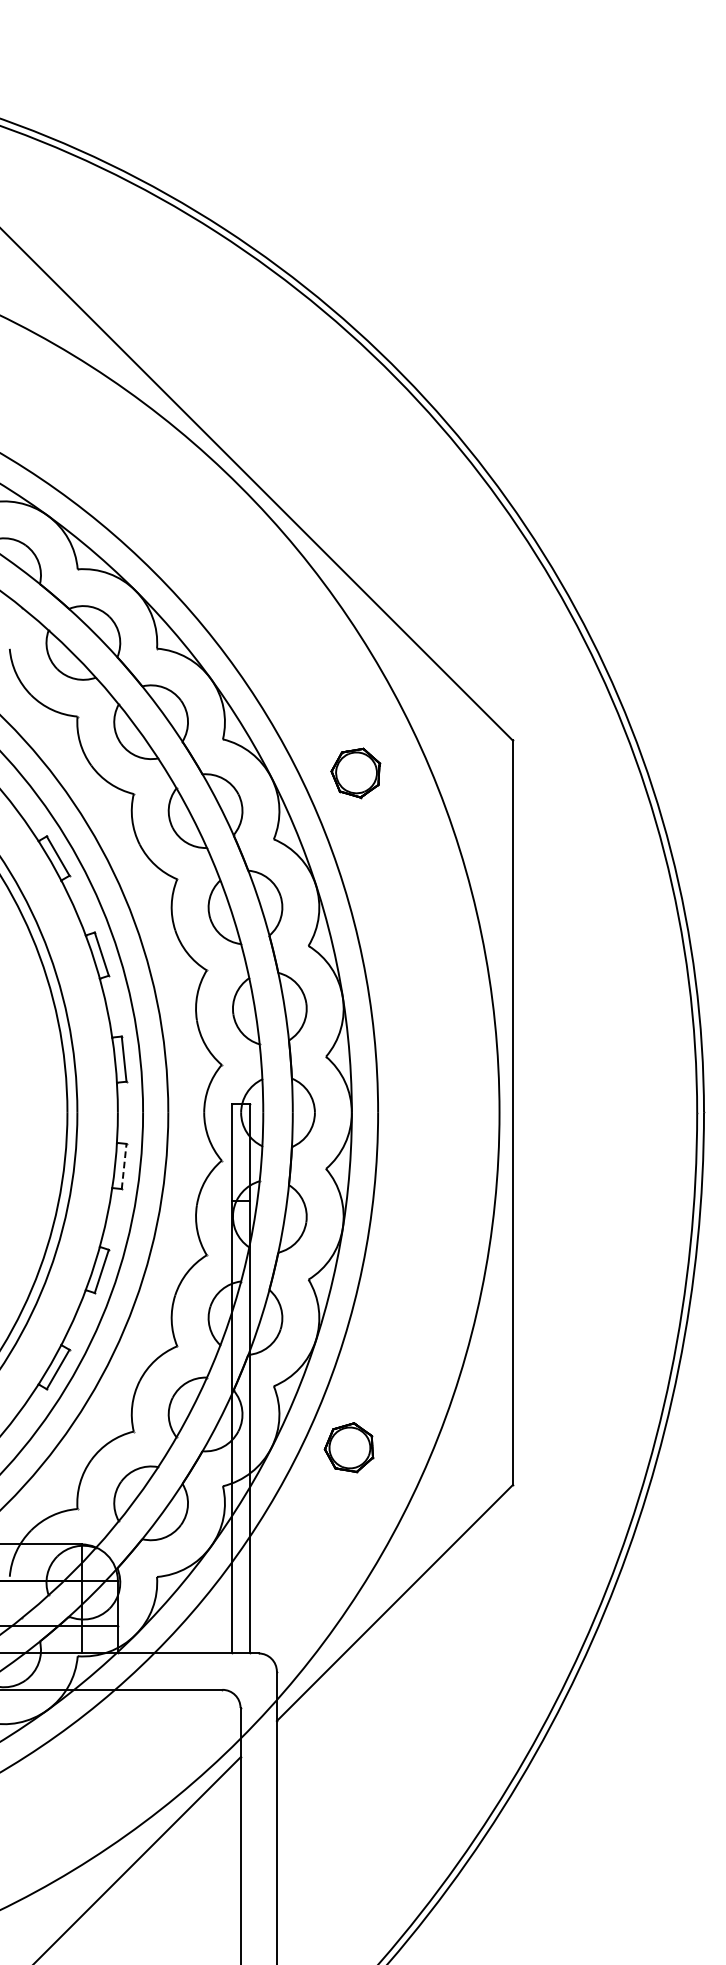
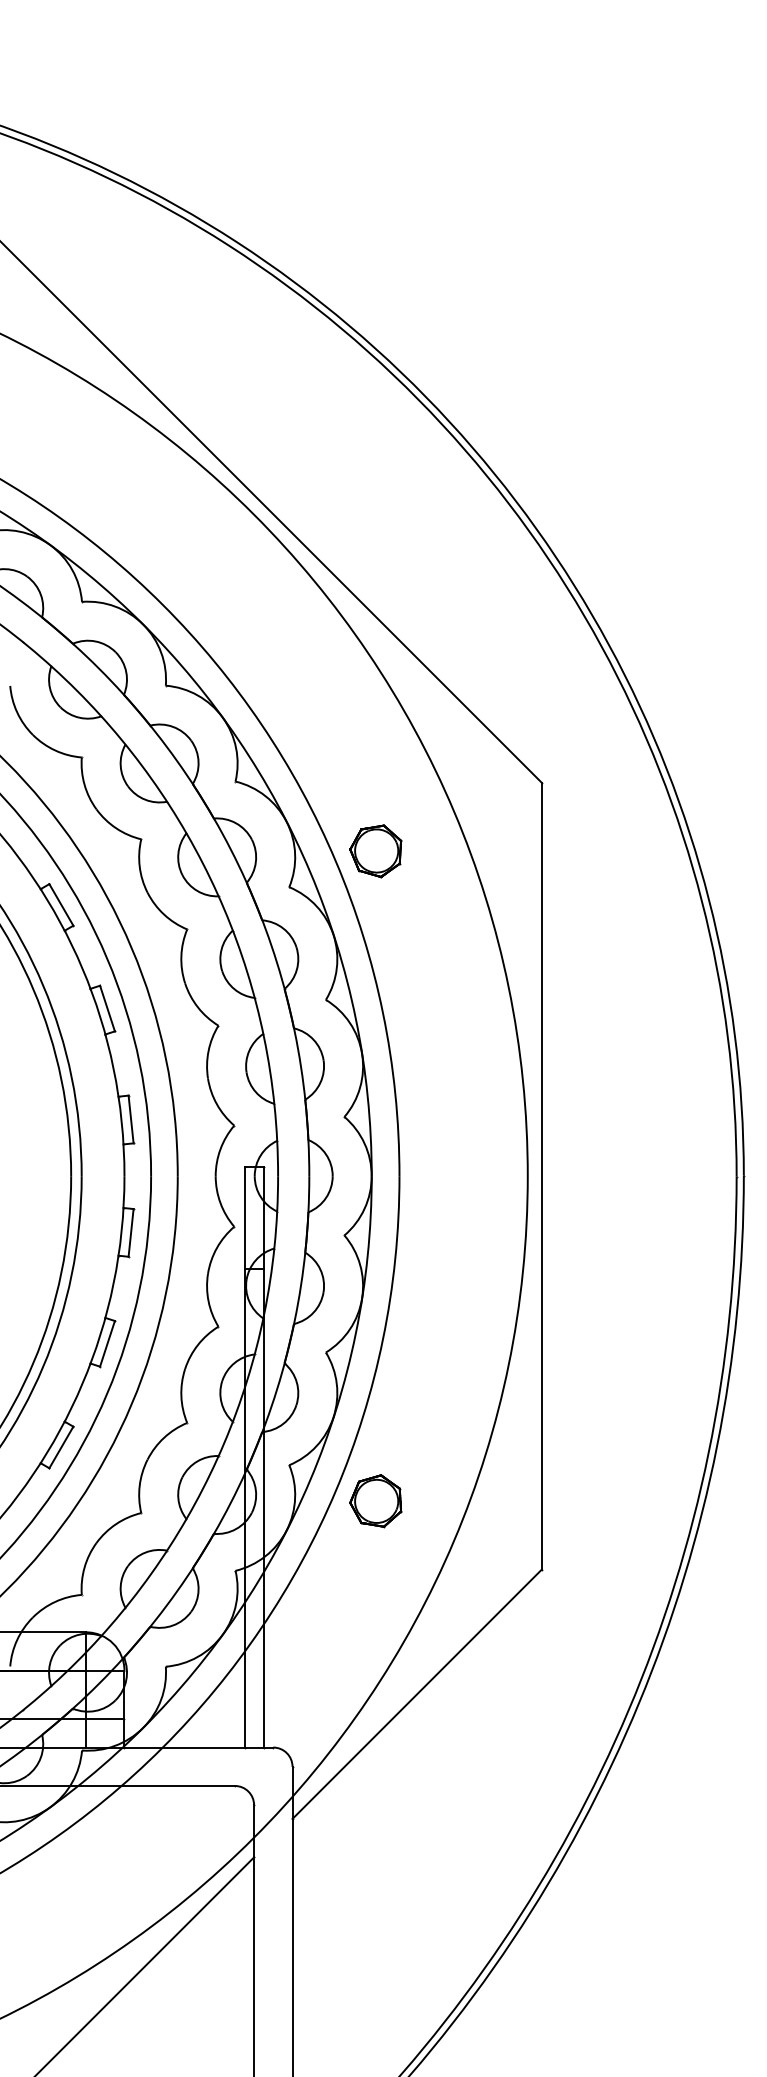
part: (355, 773) -> (375, 851), moved
line: (124, 1166) -> (131, 1232), dashed -> solid
part: (348, 1448) -> (375, 1501), moved

